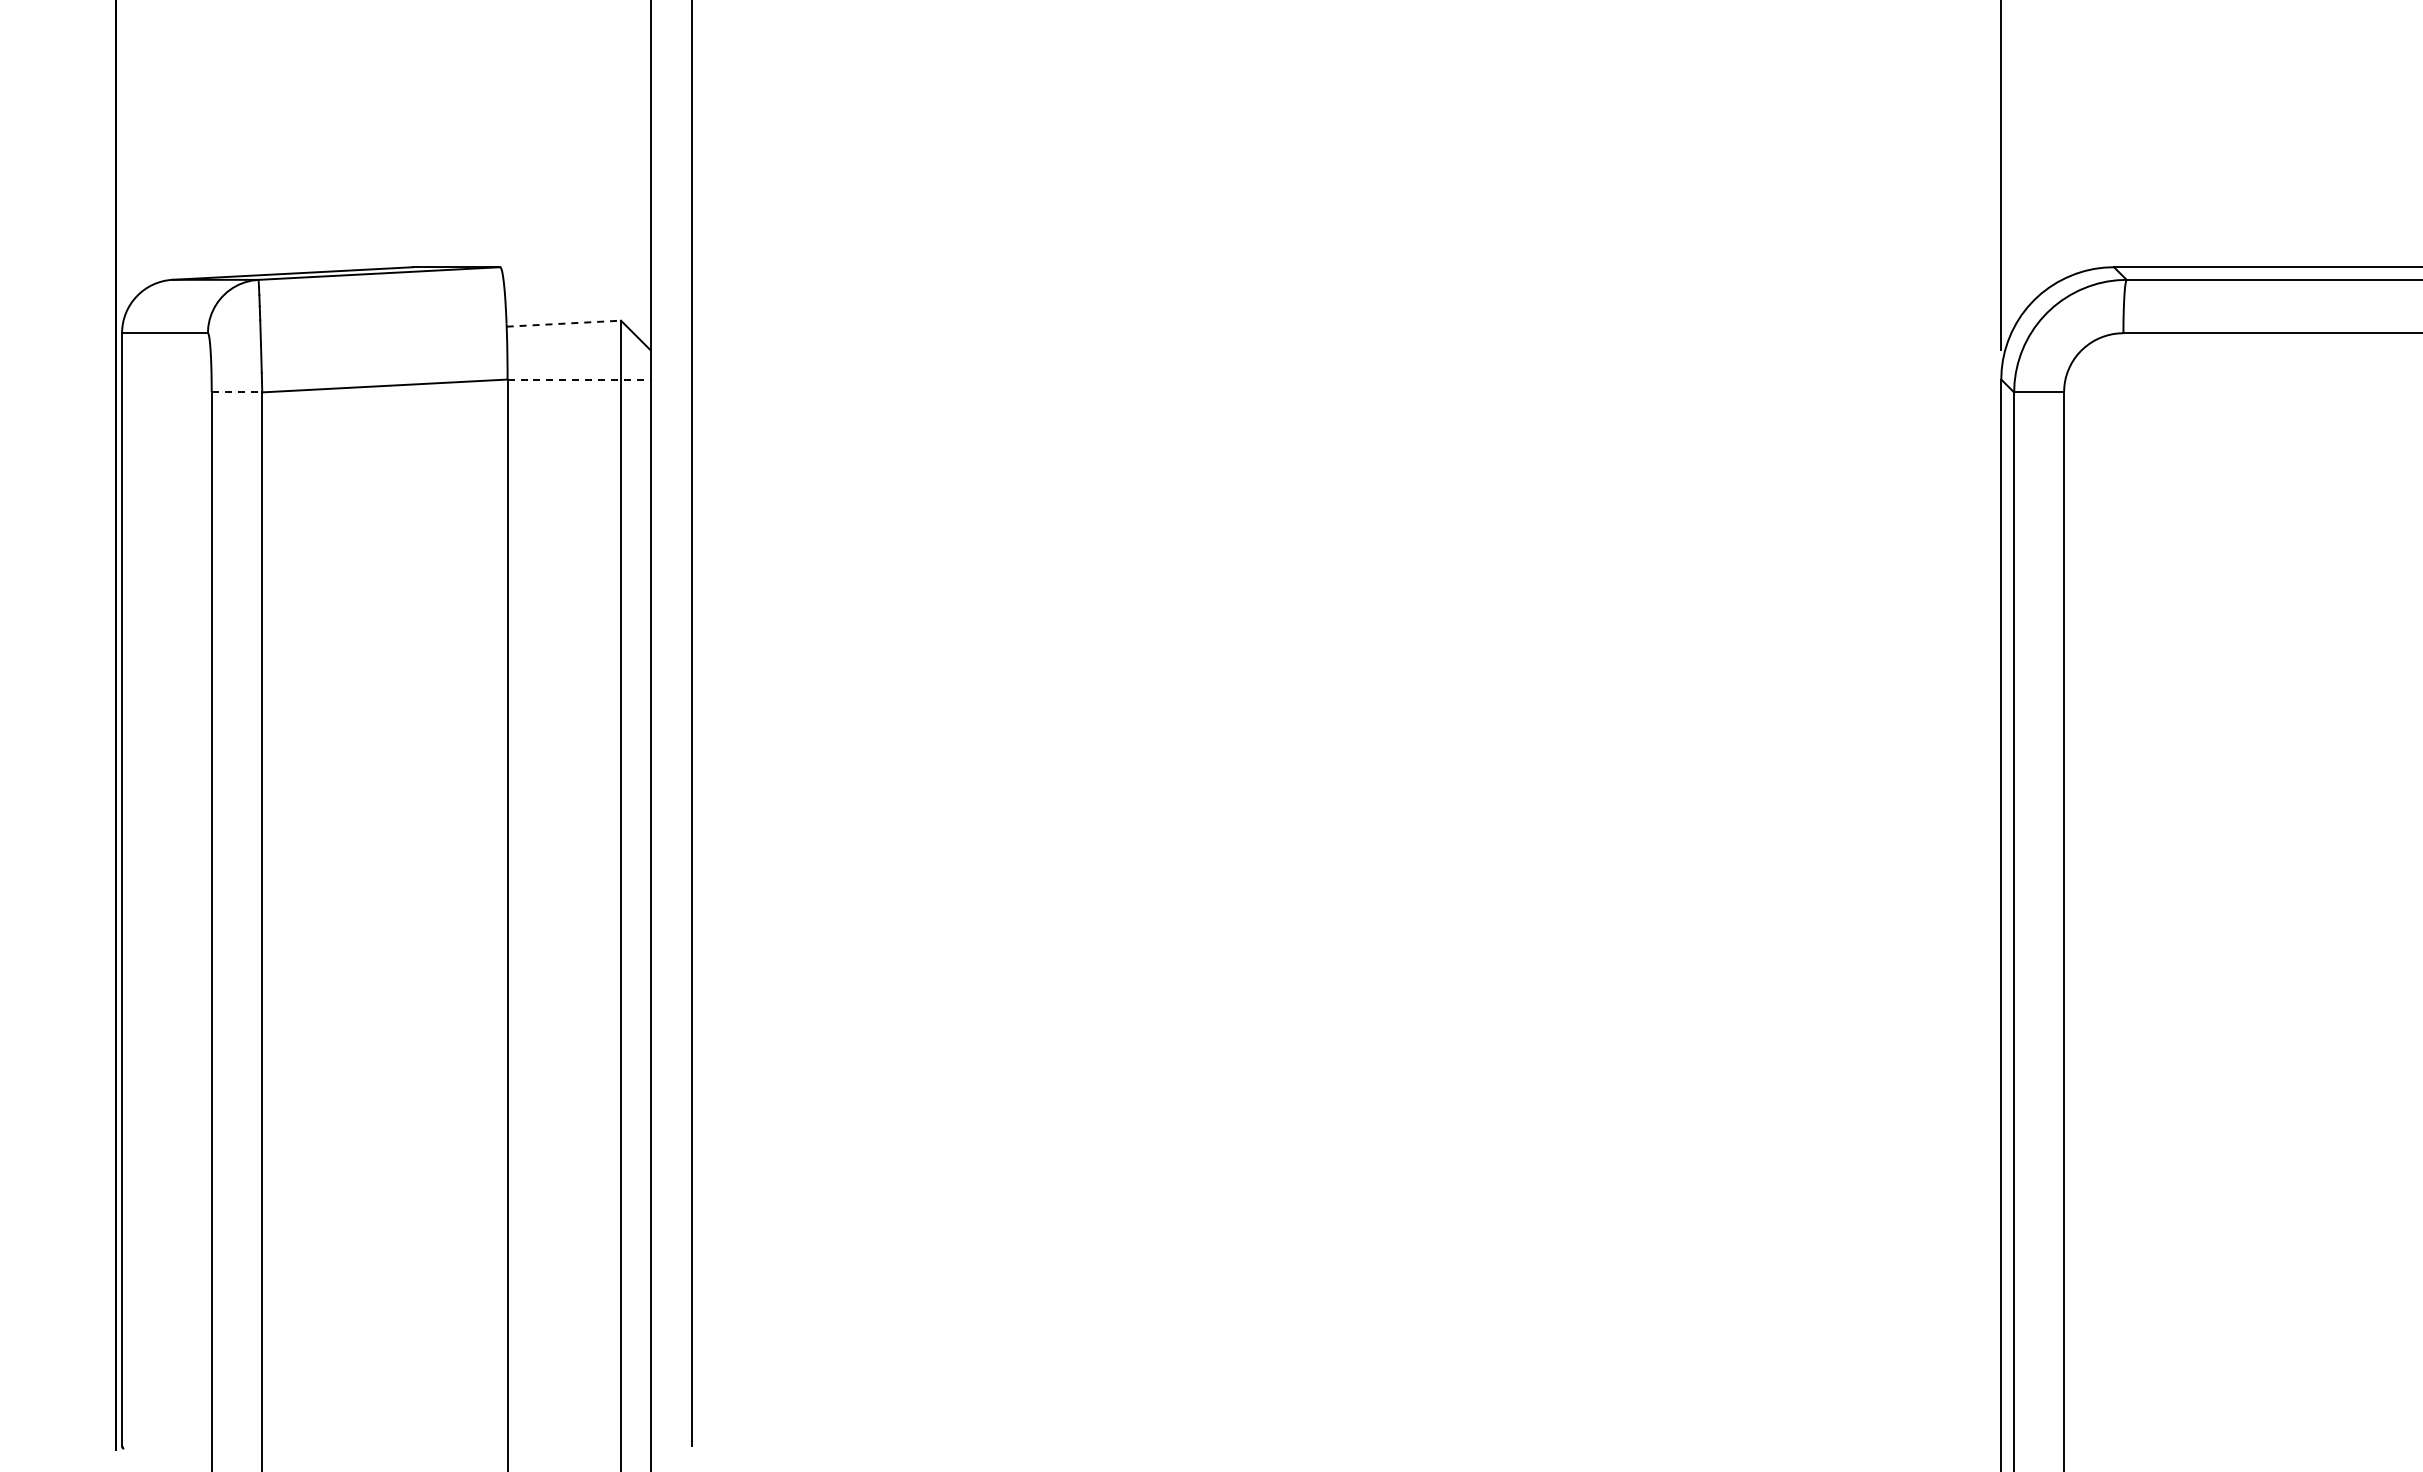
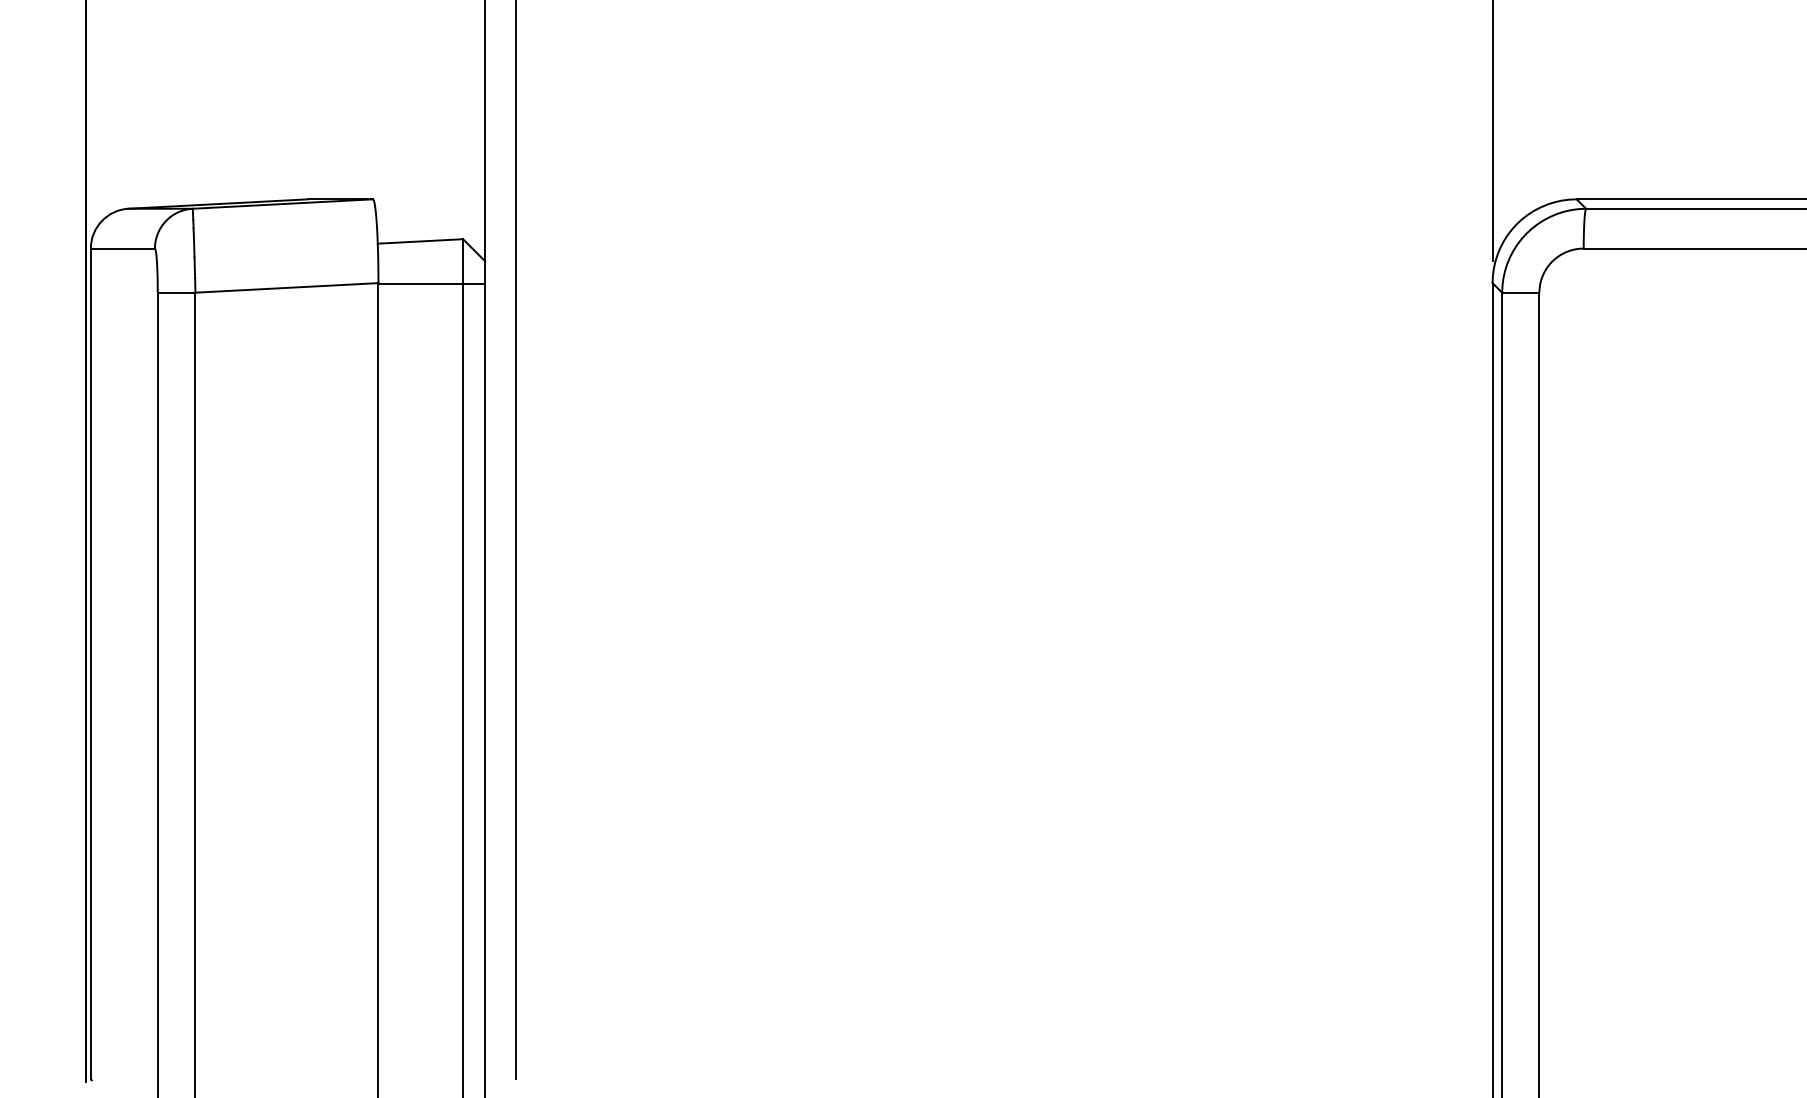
line: (564, 323) -> (420, 241), dashed -> solid
line: (579, 380) -> (432, 283), dashed -> solid
line: (237, 392) -> (176, 292), dashed -> solid

